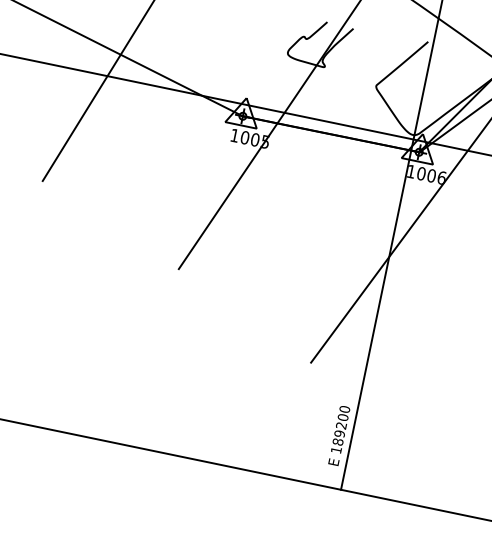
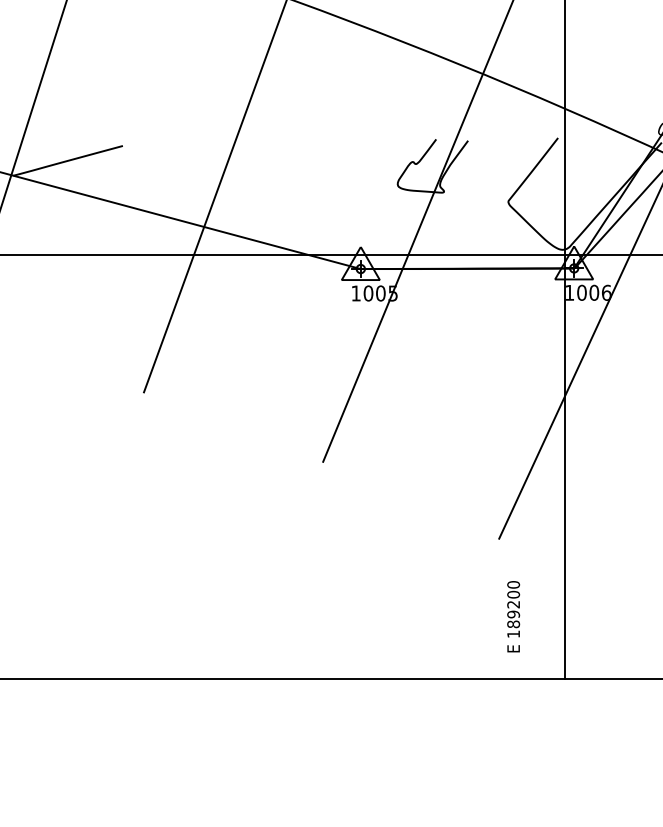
text: (339, 435) -> (513, 616), moved

